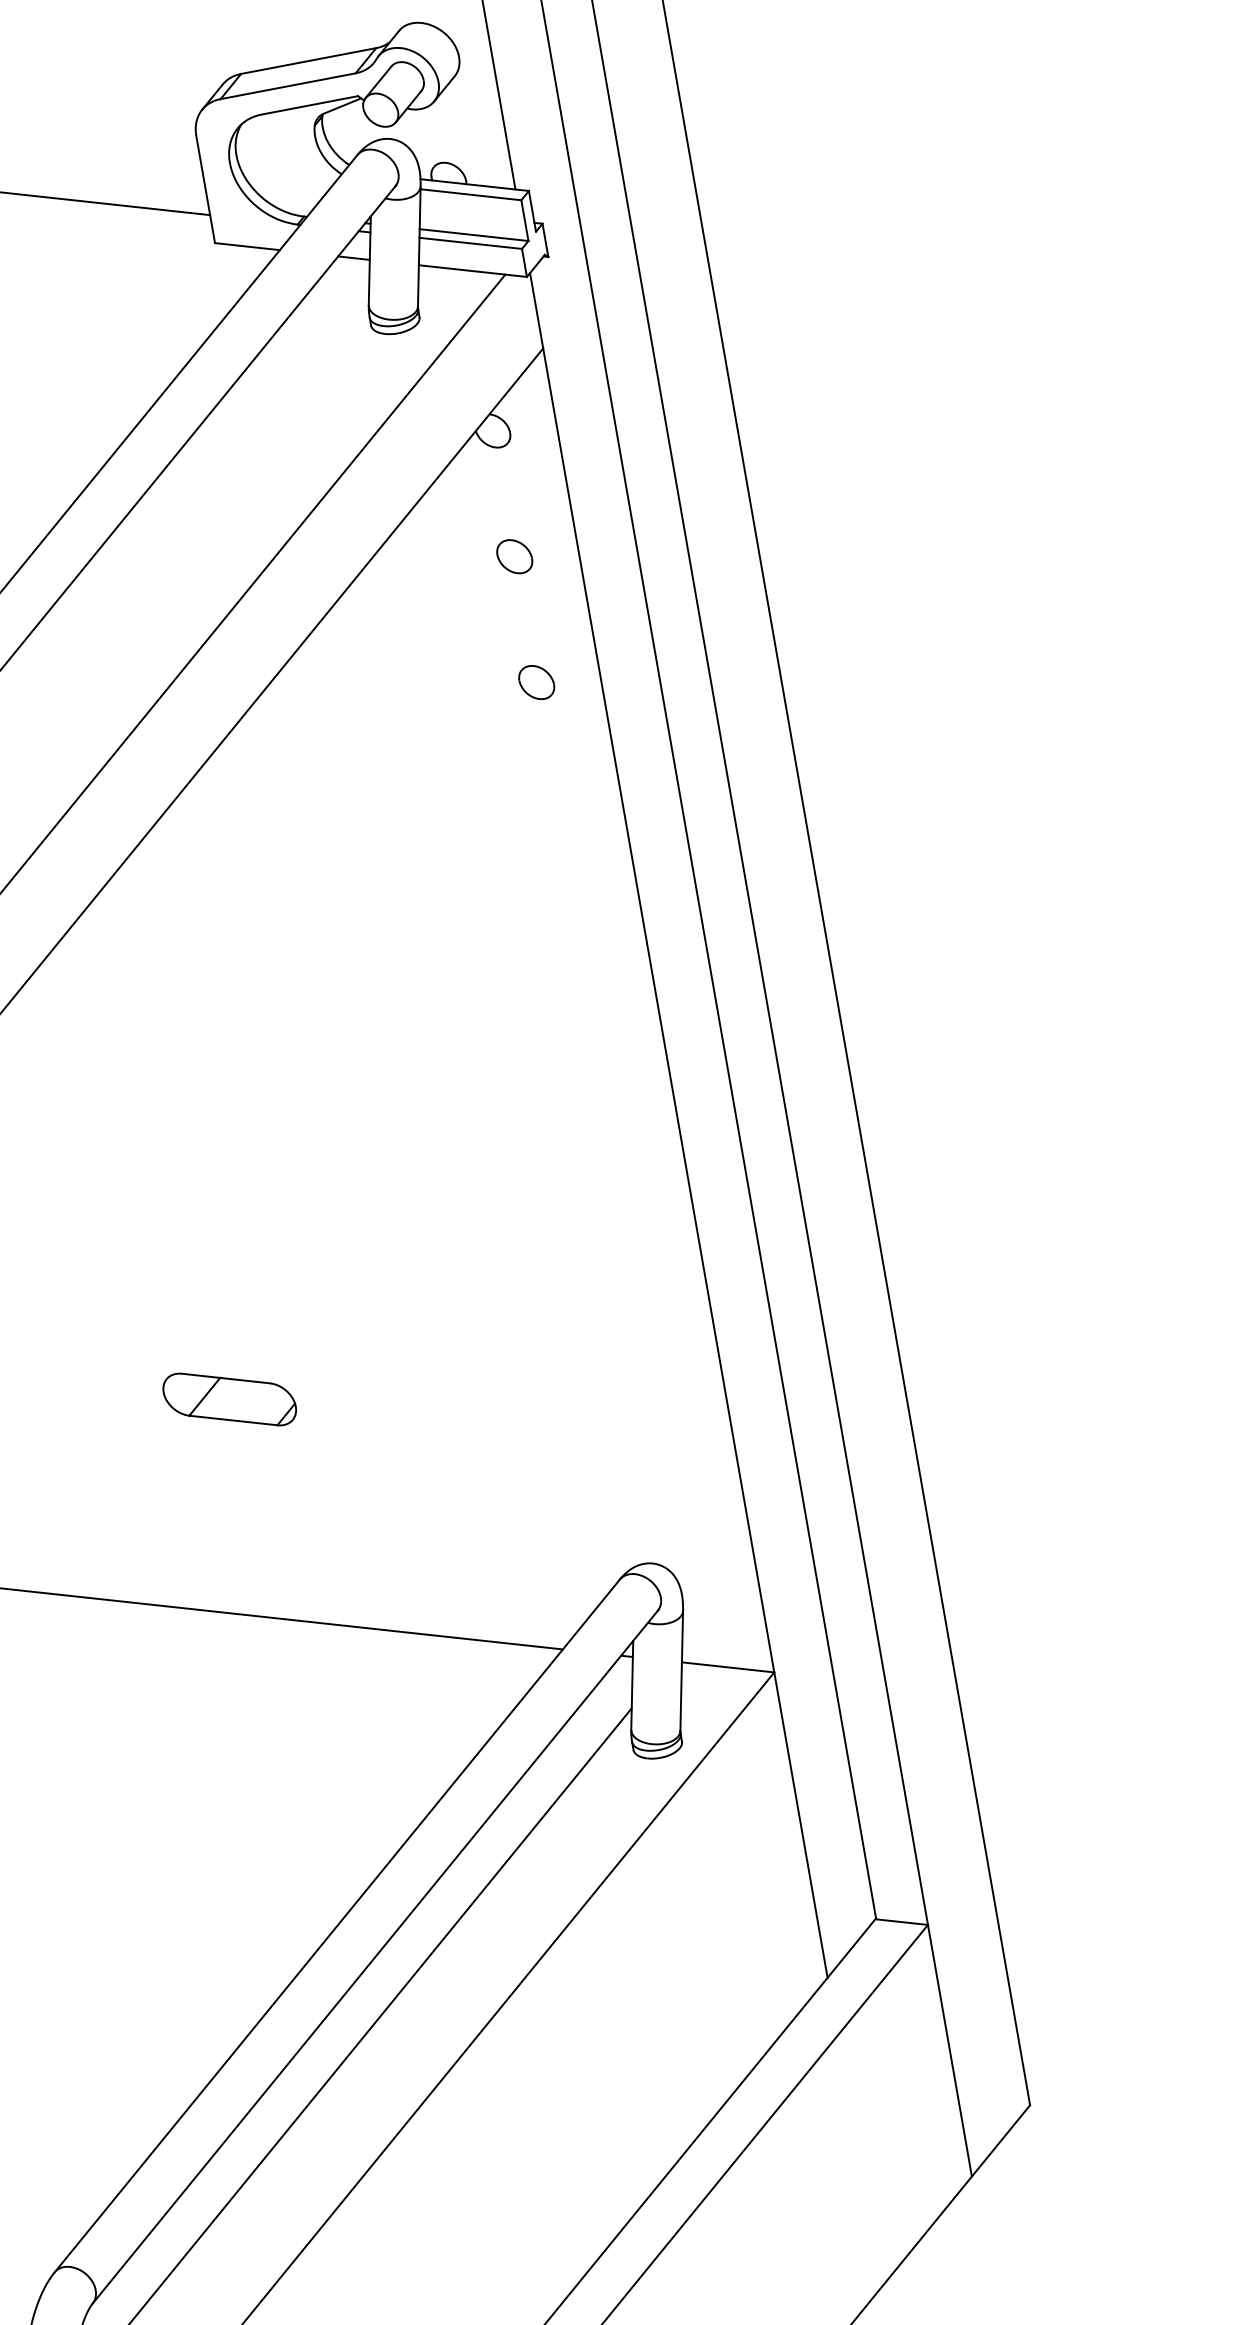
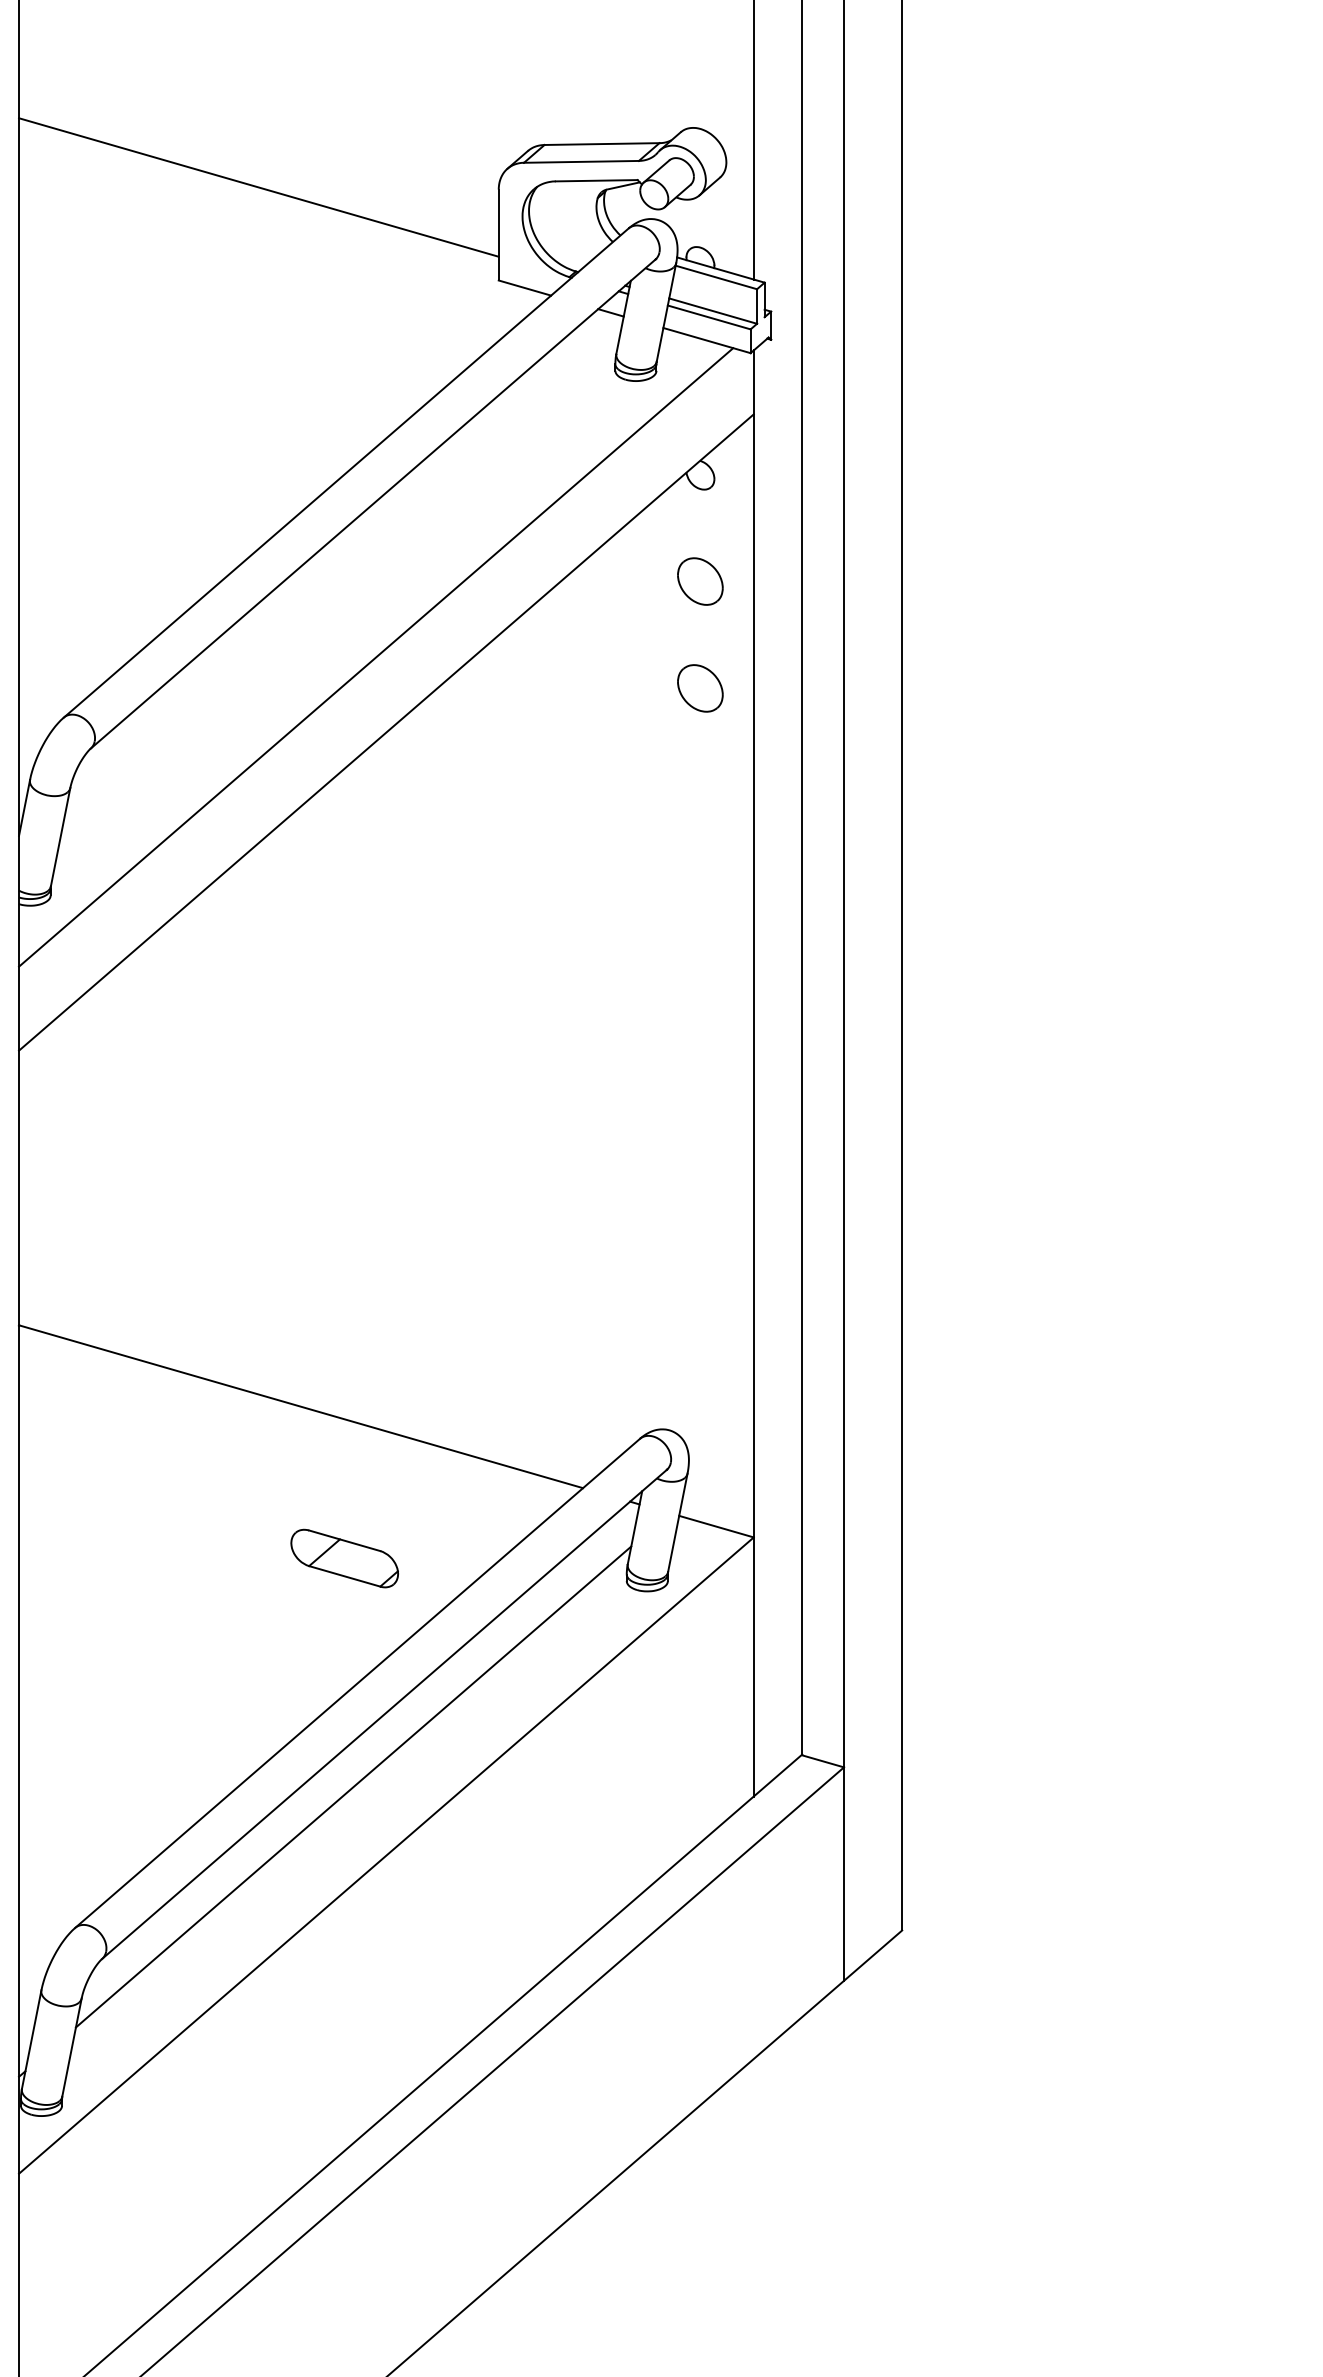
part: (514, 556) -> (700, 581), size x1.6
part: (536, 682) -> (700, 688), size x1.6
part: (229, 1399) -> (344, 1558), moved

